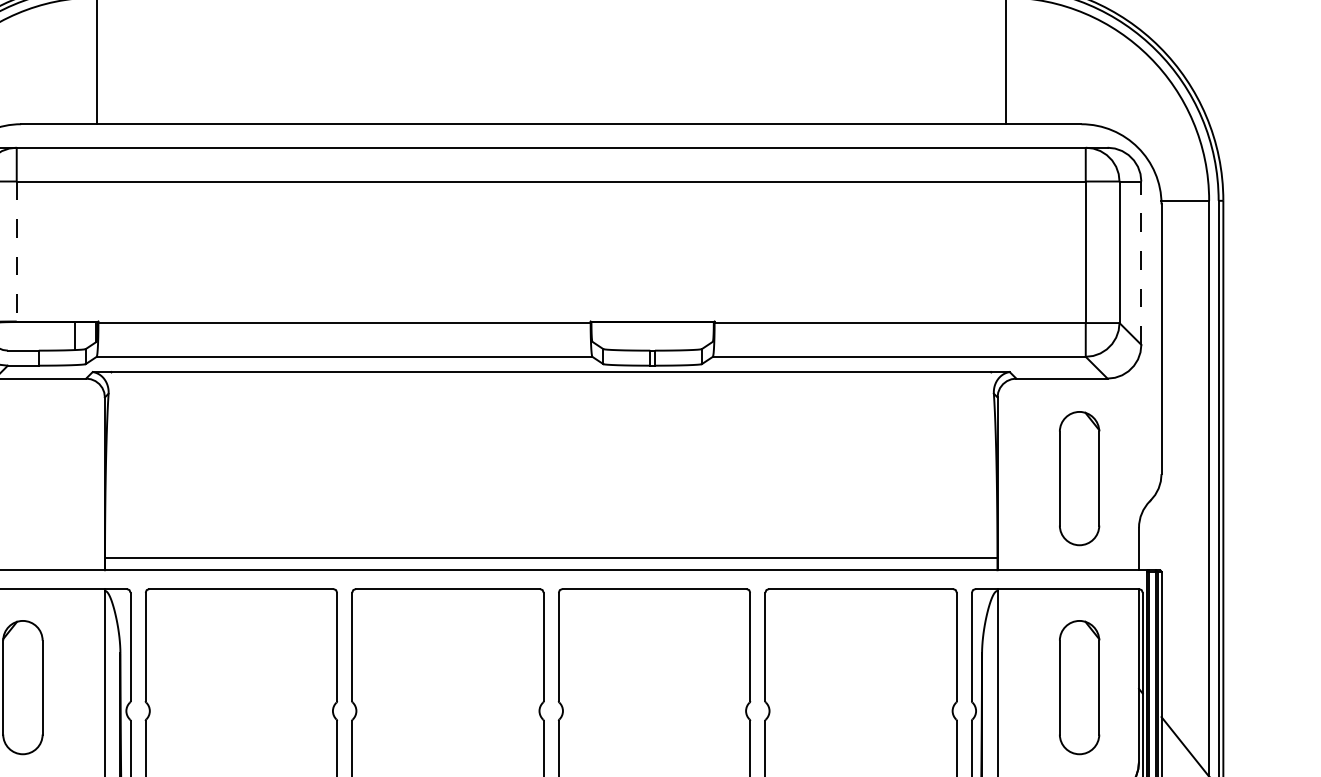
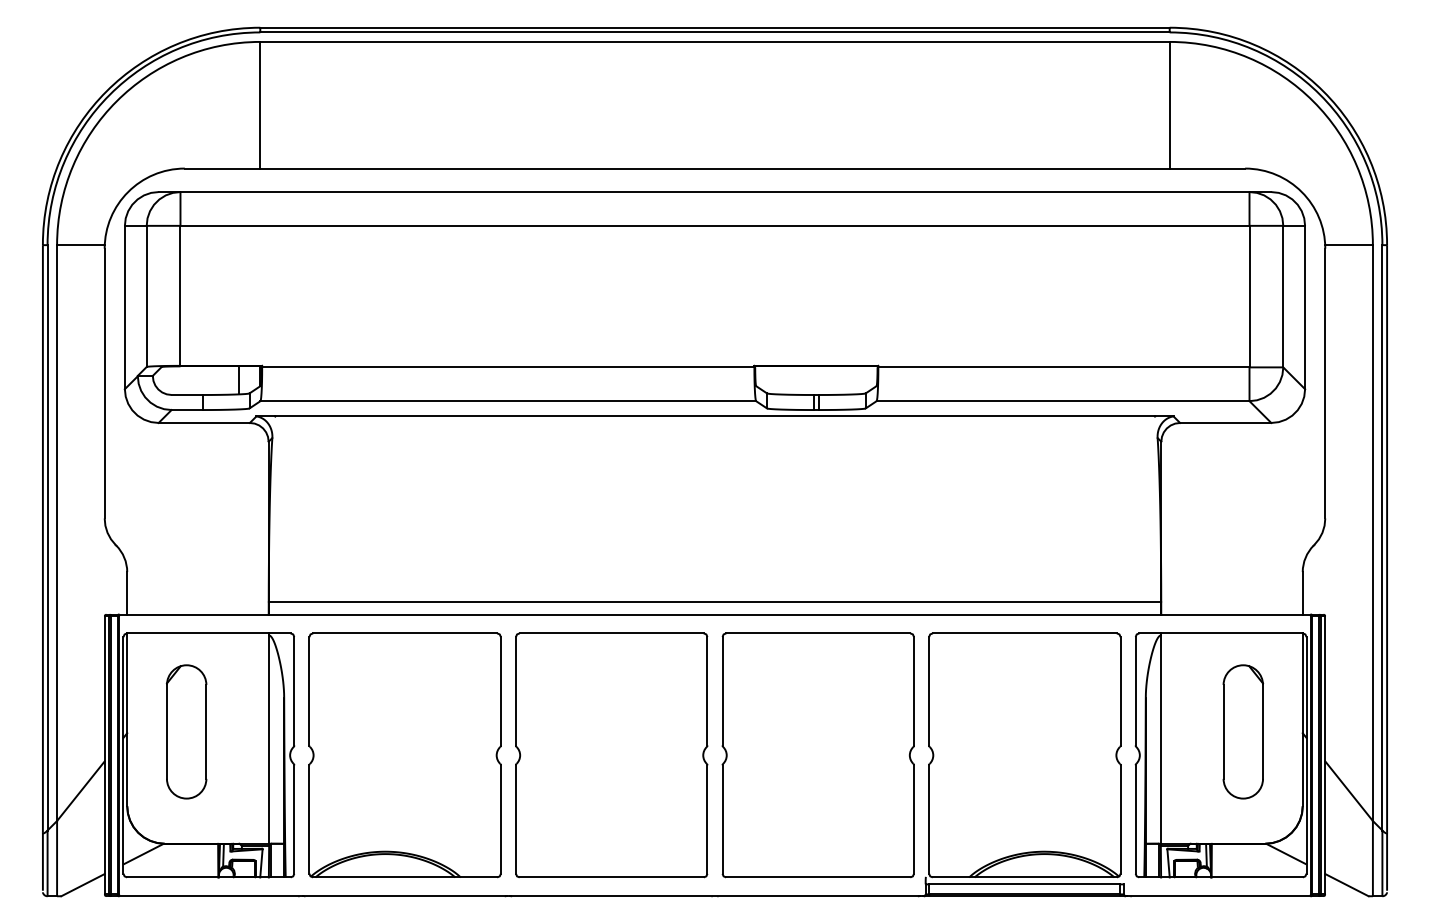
line: (16, 251) -> (180, 295), dashed -> solid
line: (1141, 263) -> (1305, 307), dashed -> solid
part: (1078, 478) -> (1242, 522), removed

